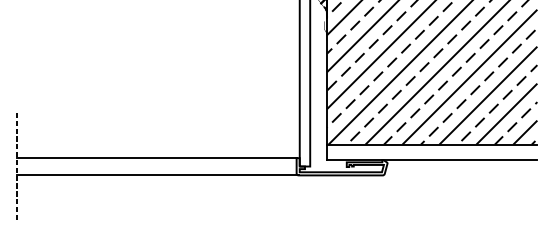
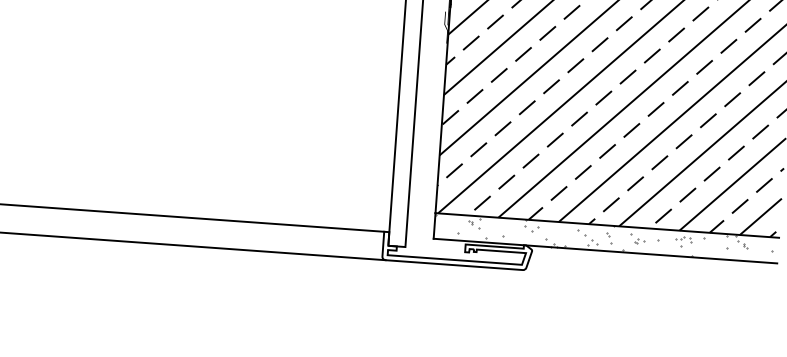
hatch: (430, 151) -> (603, 236), added

